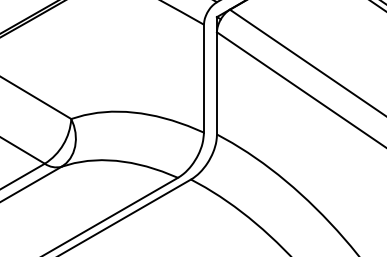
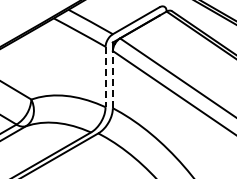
line: (203, 79) -> (105, 77), solid -> dashed
line: (216, 83) -> (112, 79), solid -> dashed

